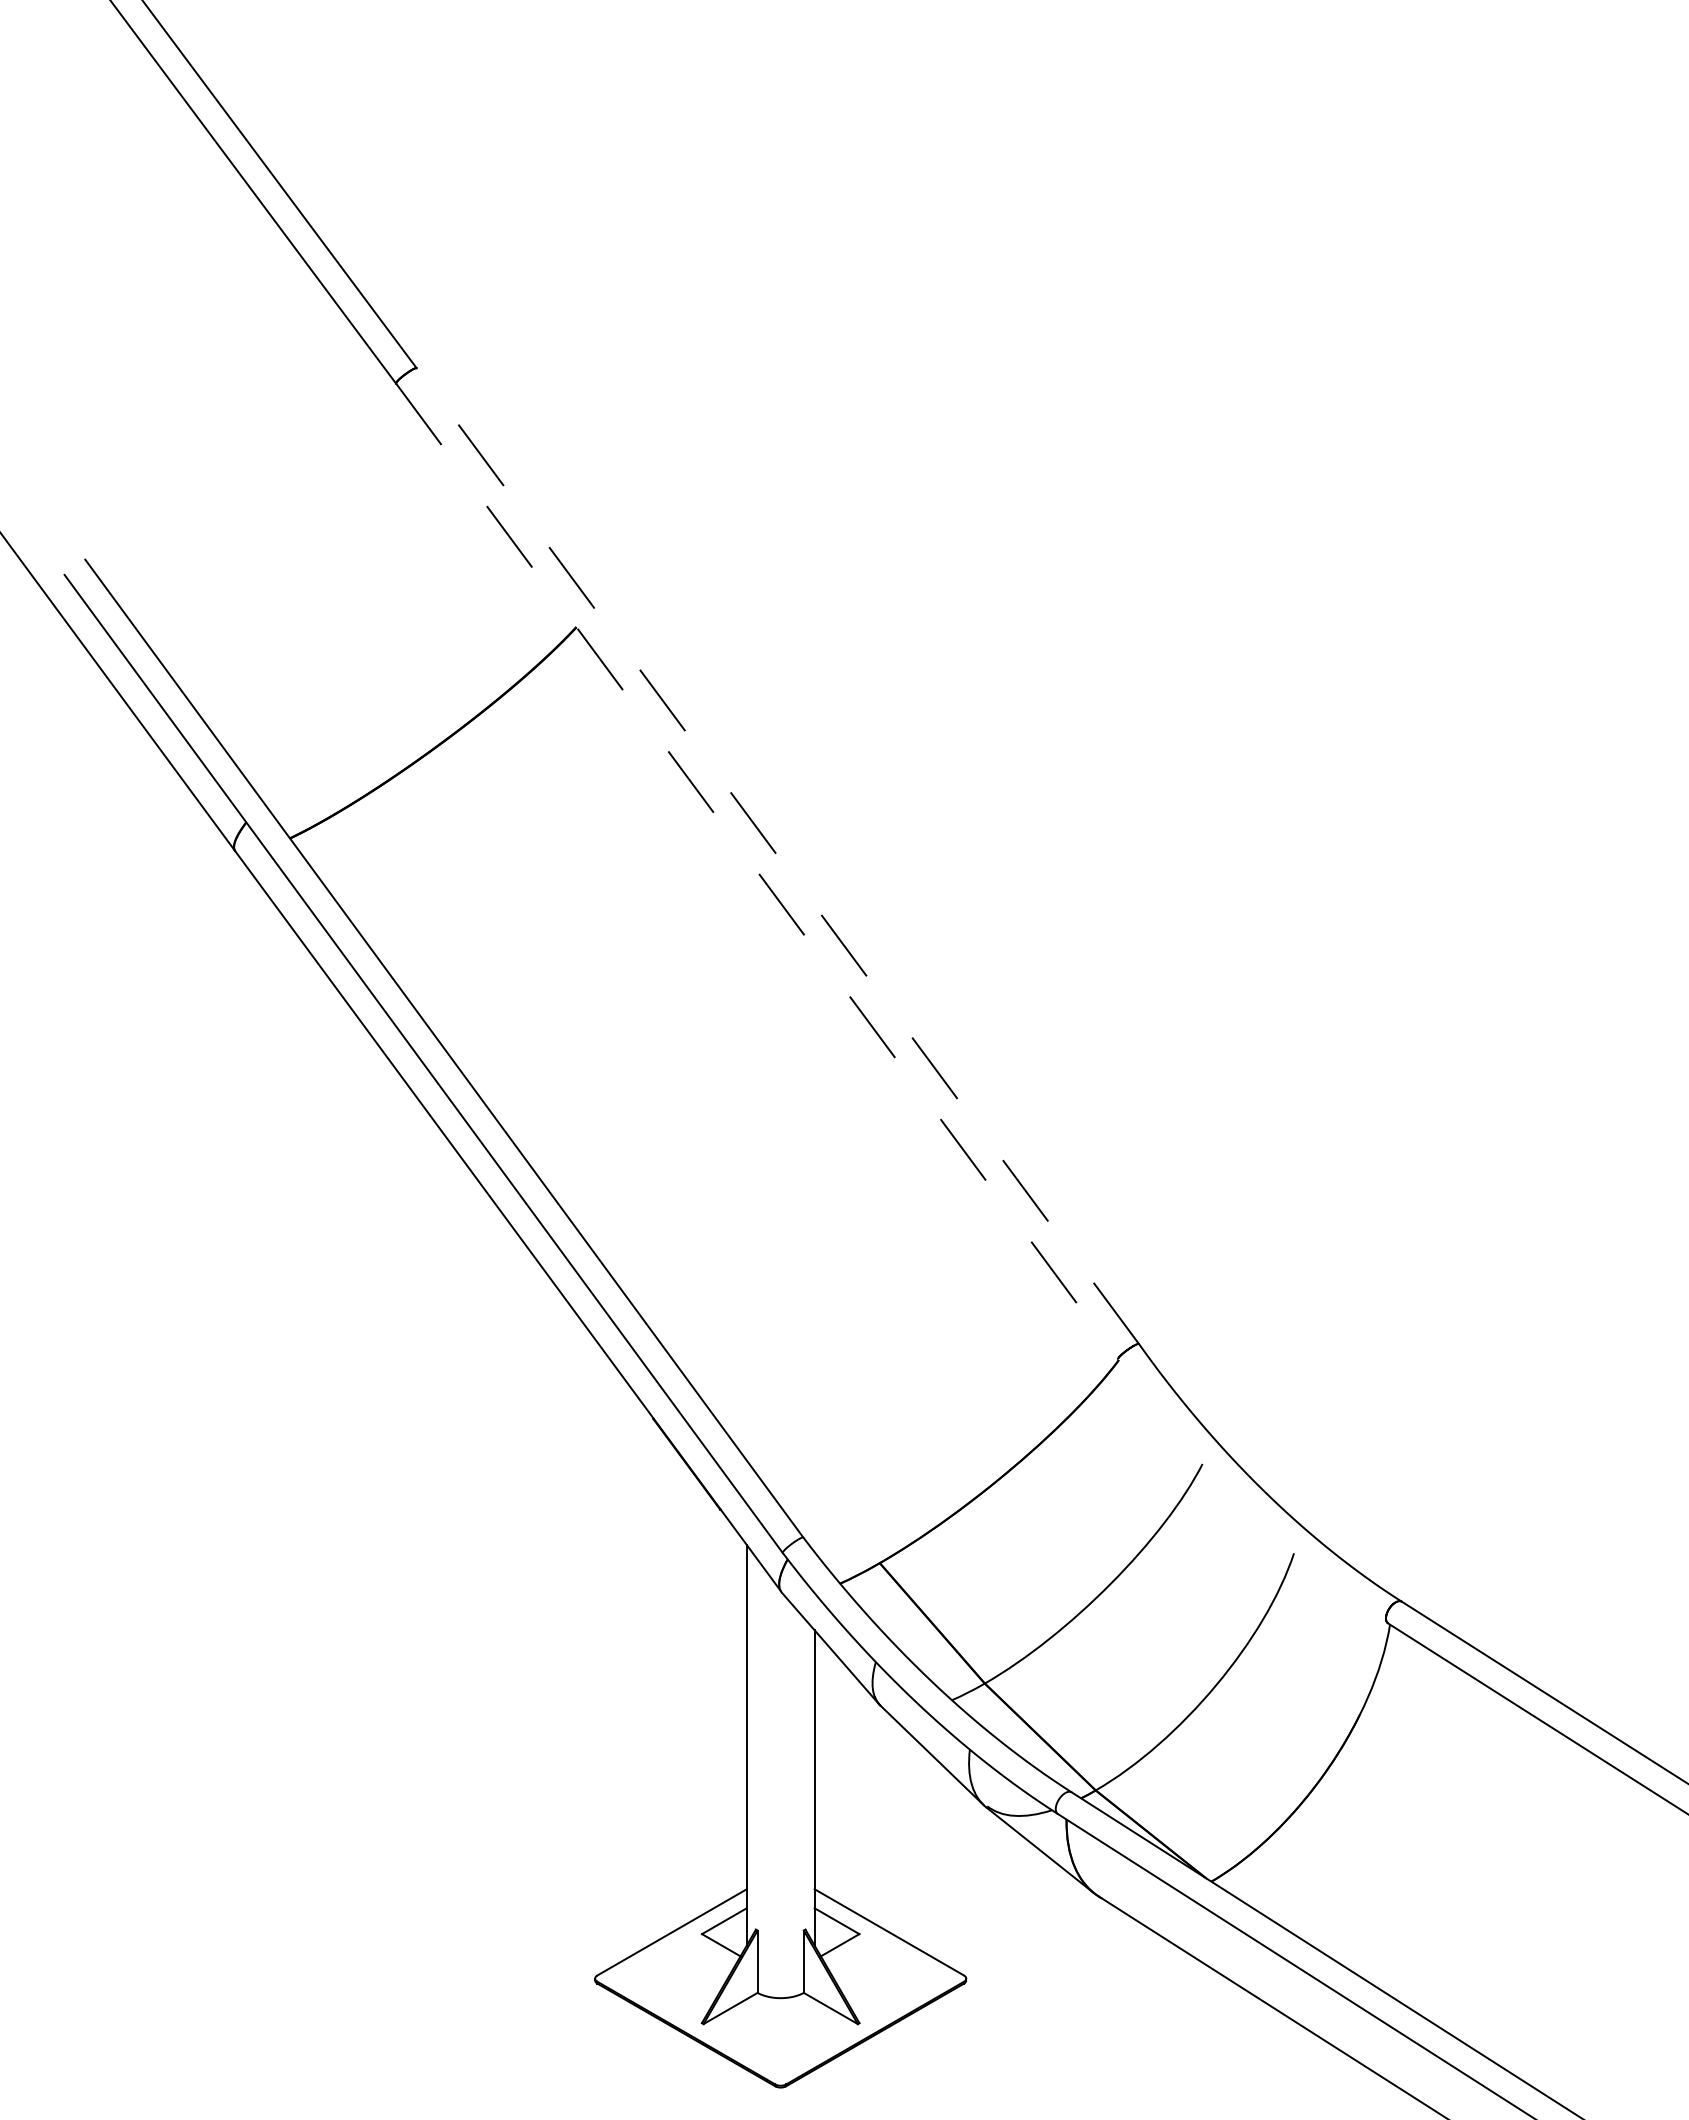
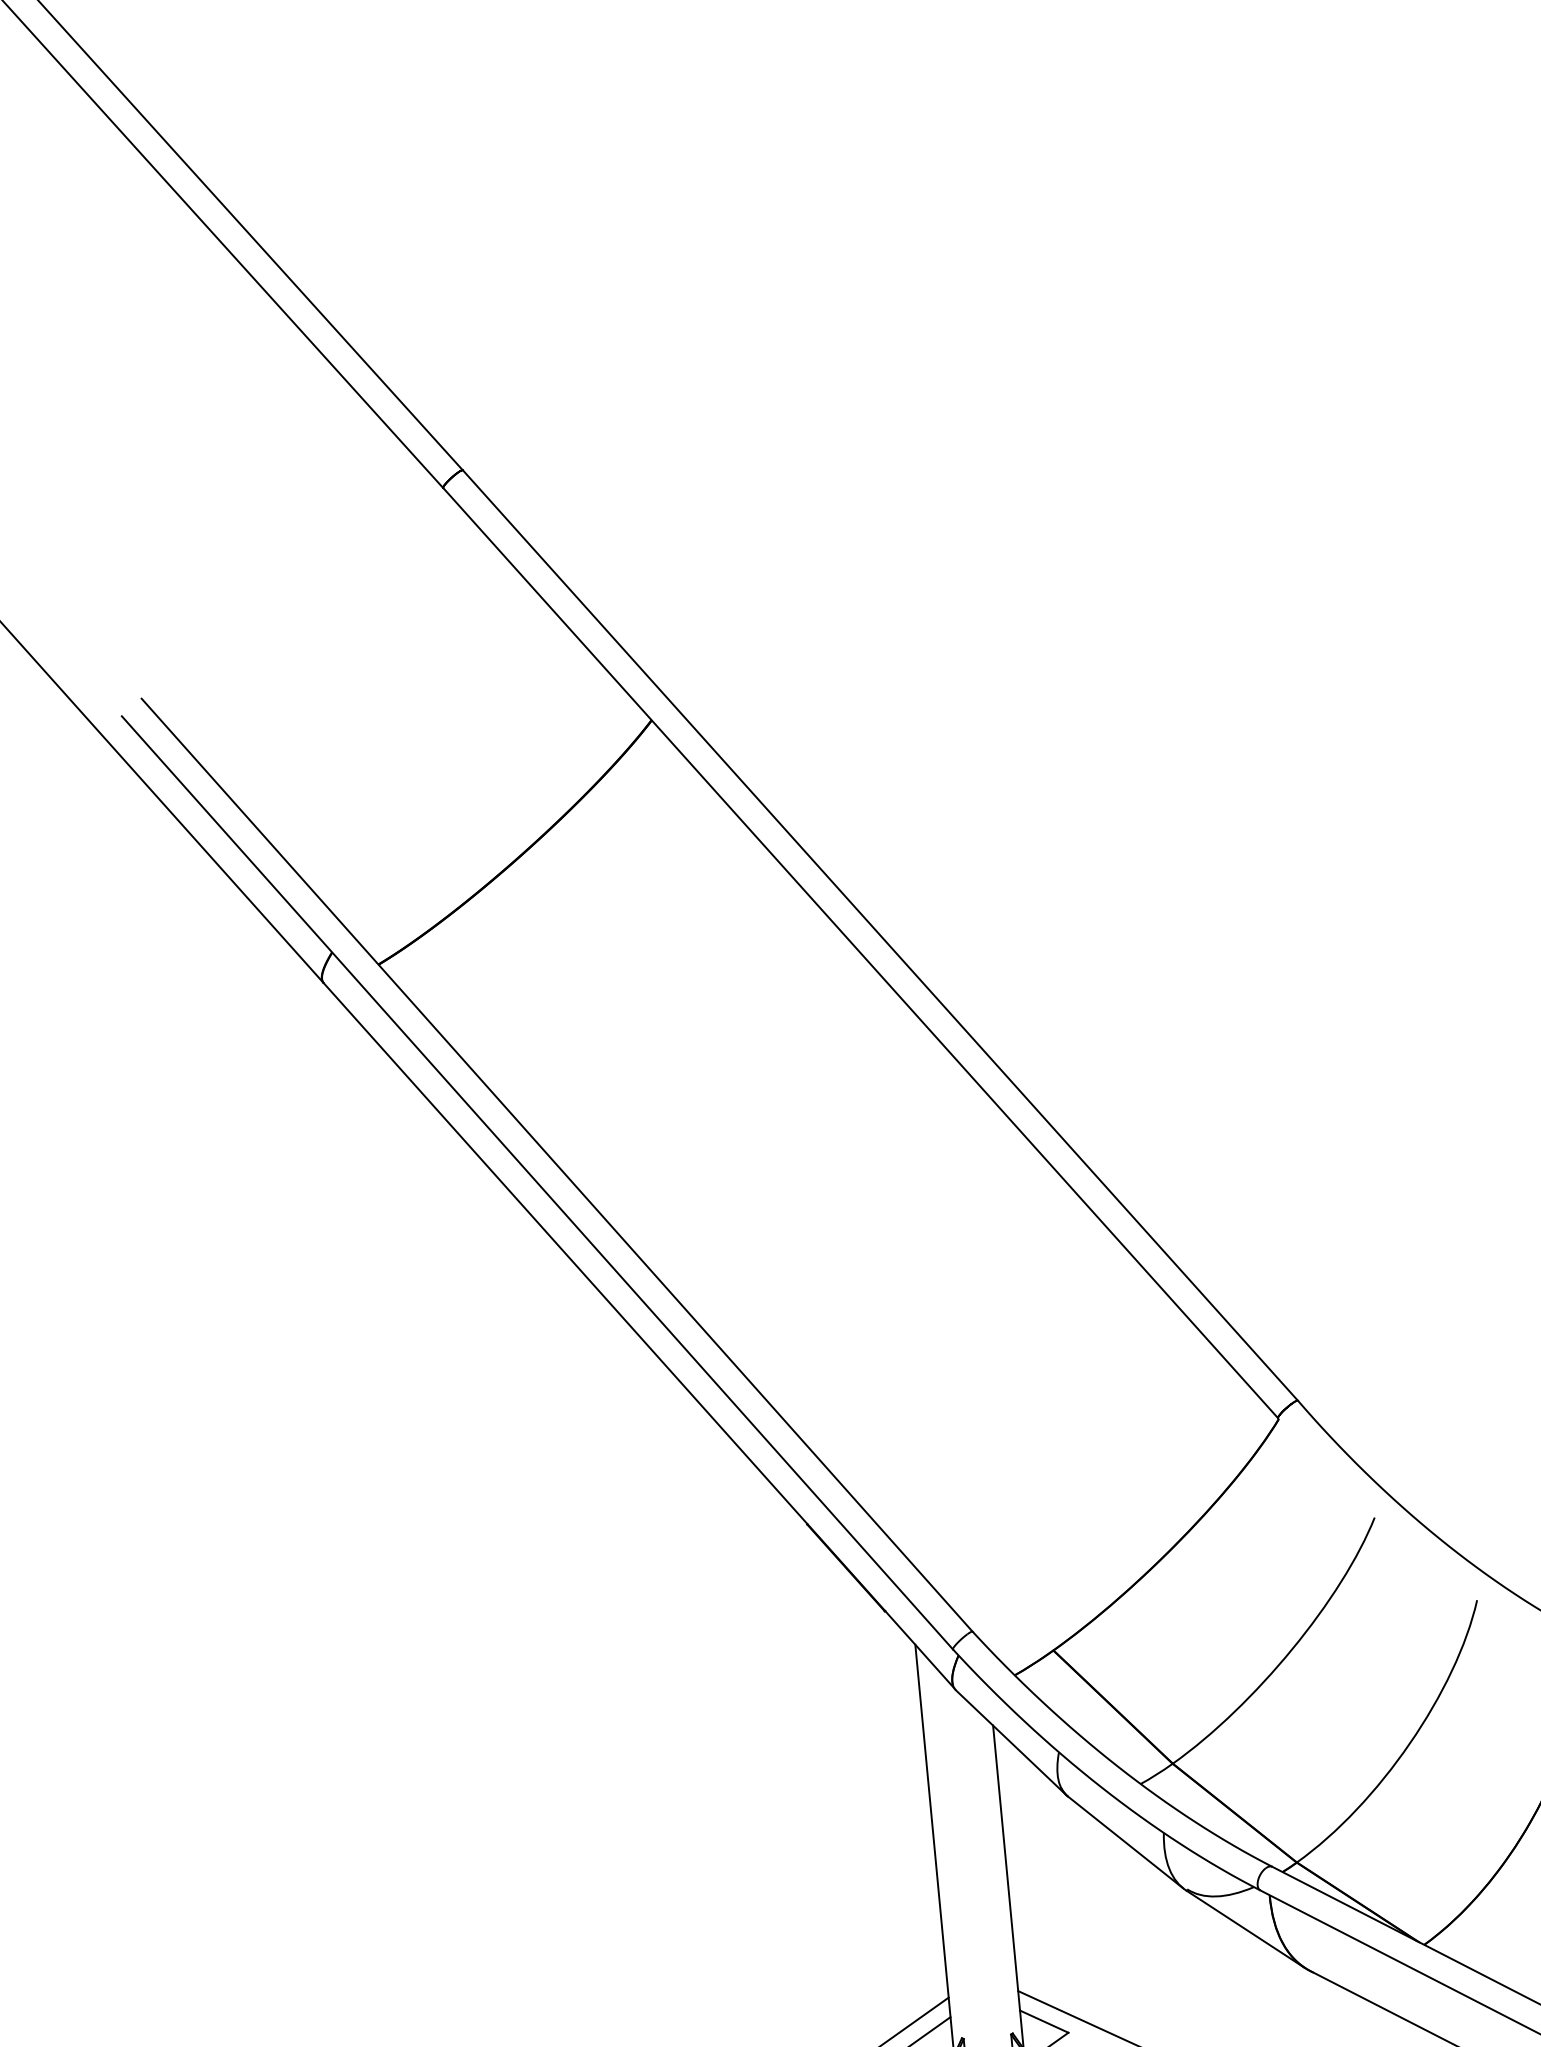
line: (777, 855) -> (879, 934), dashed -> solid
line: (757, 871) -> (861, 953), dashed -> solid

